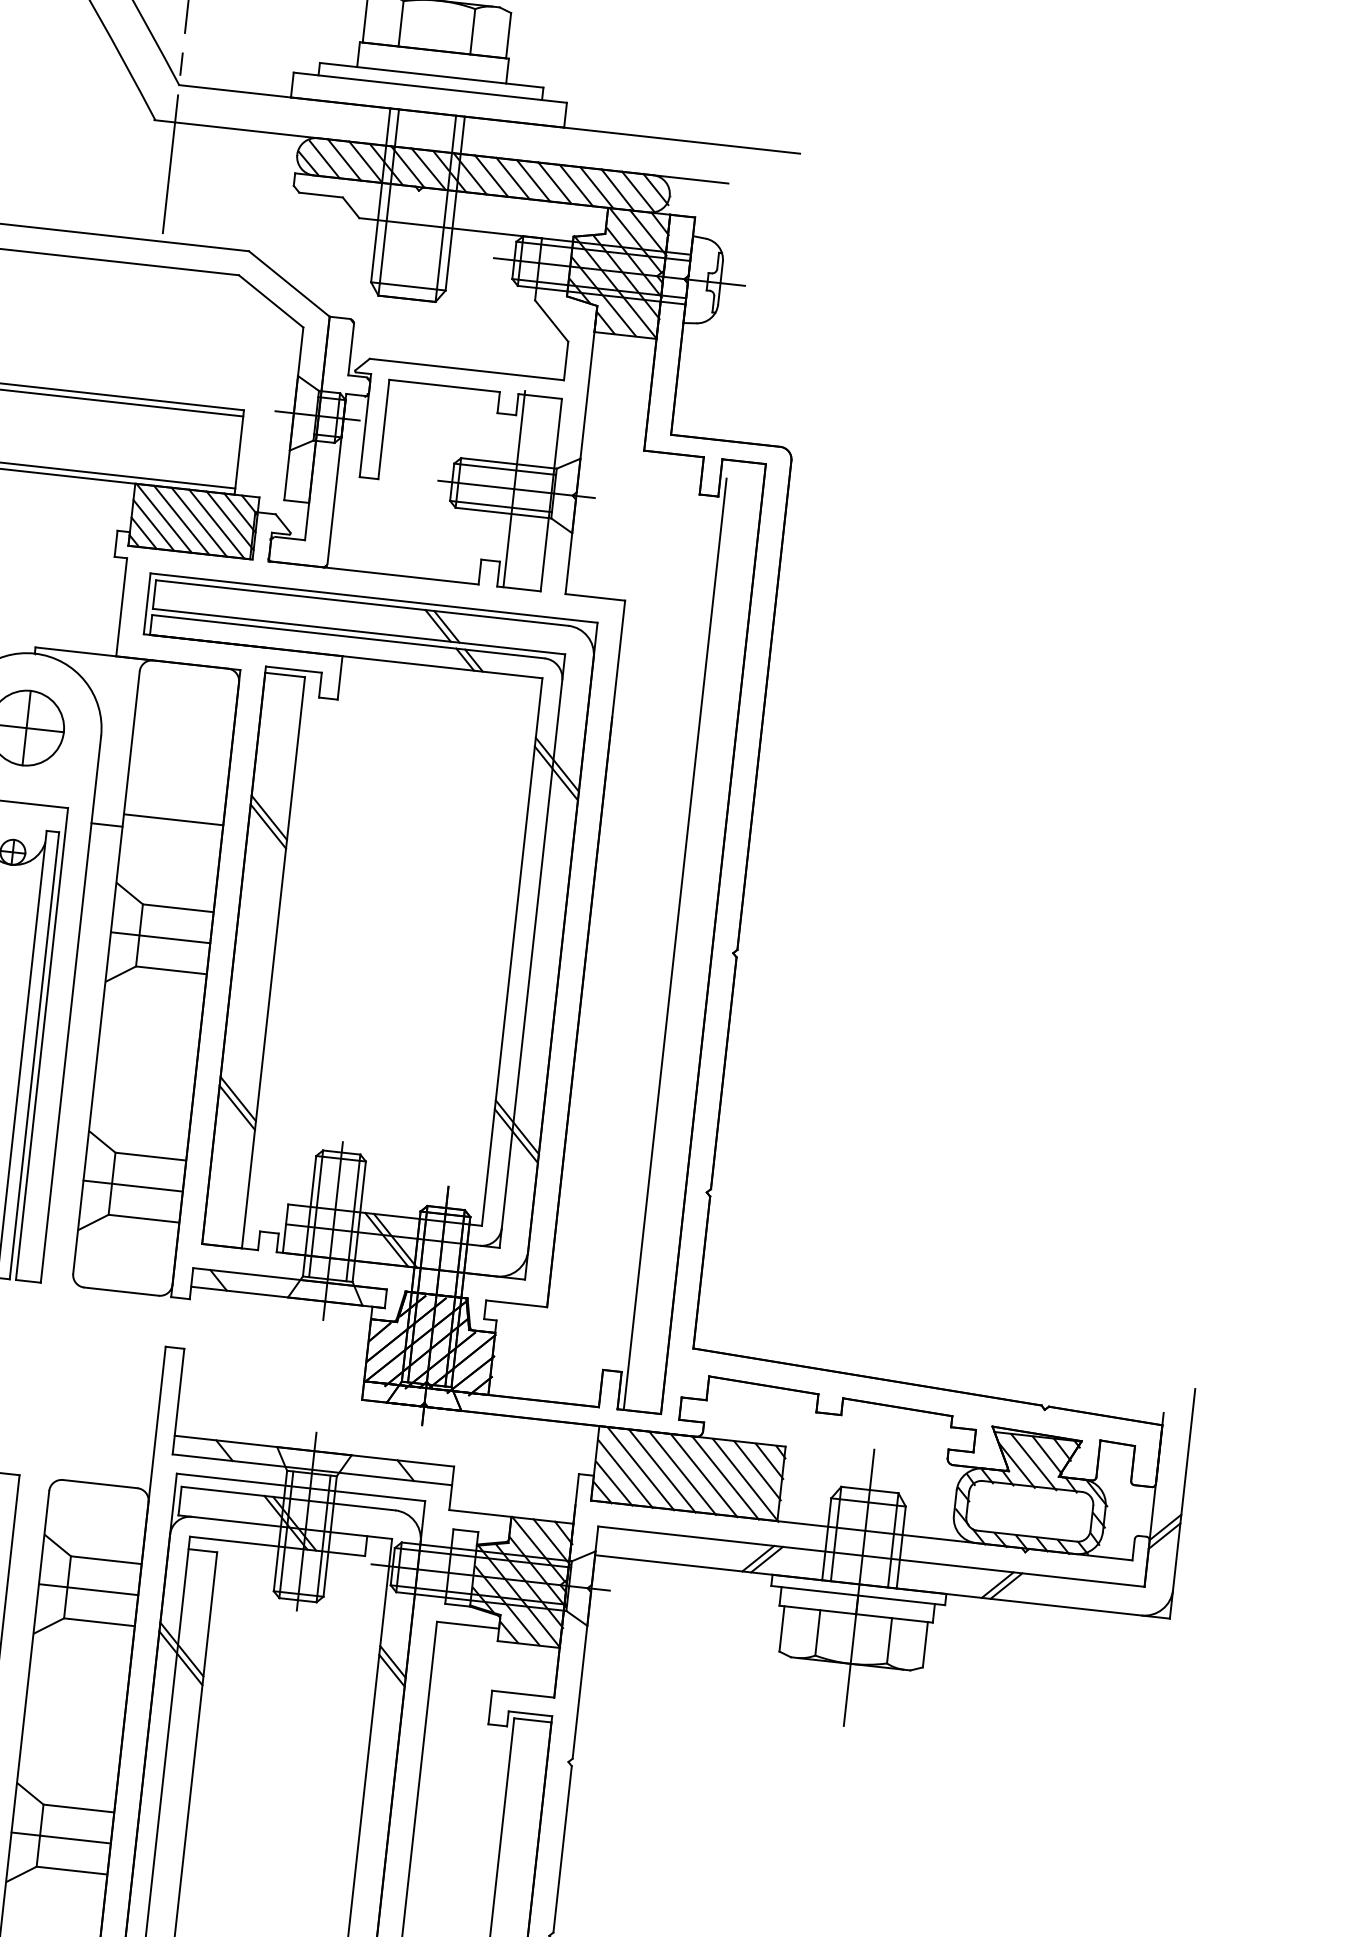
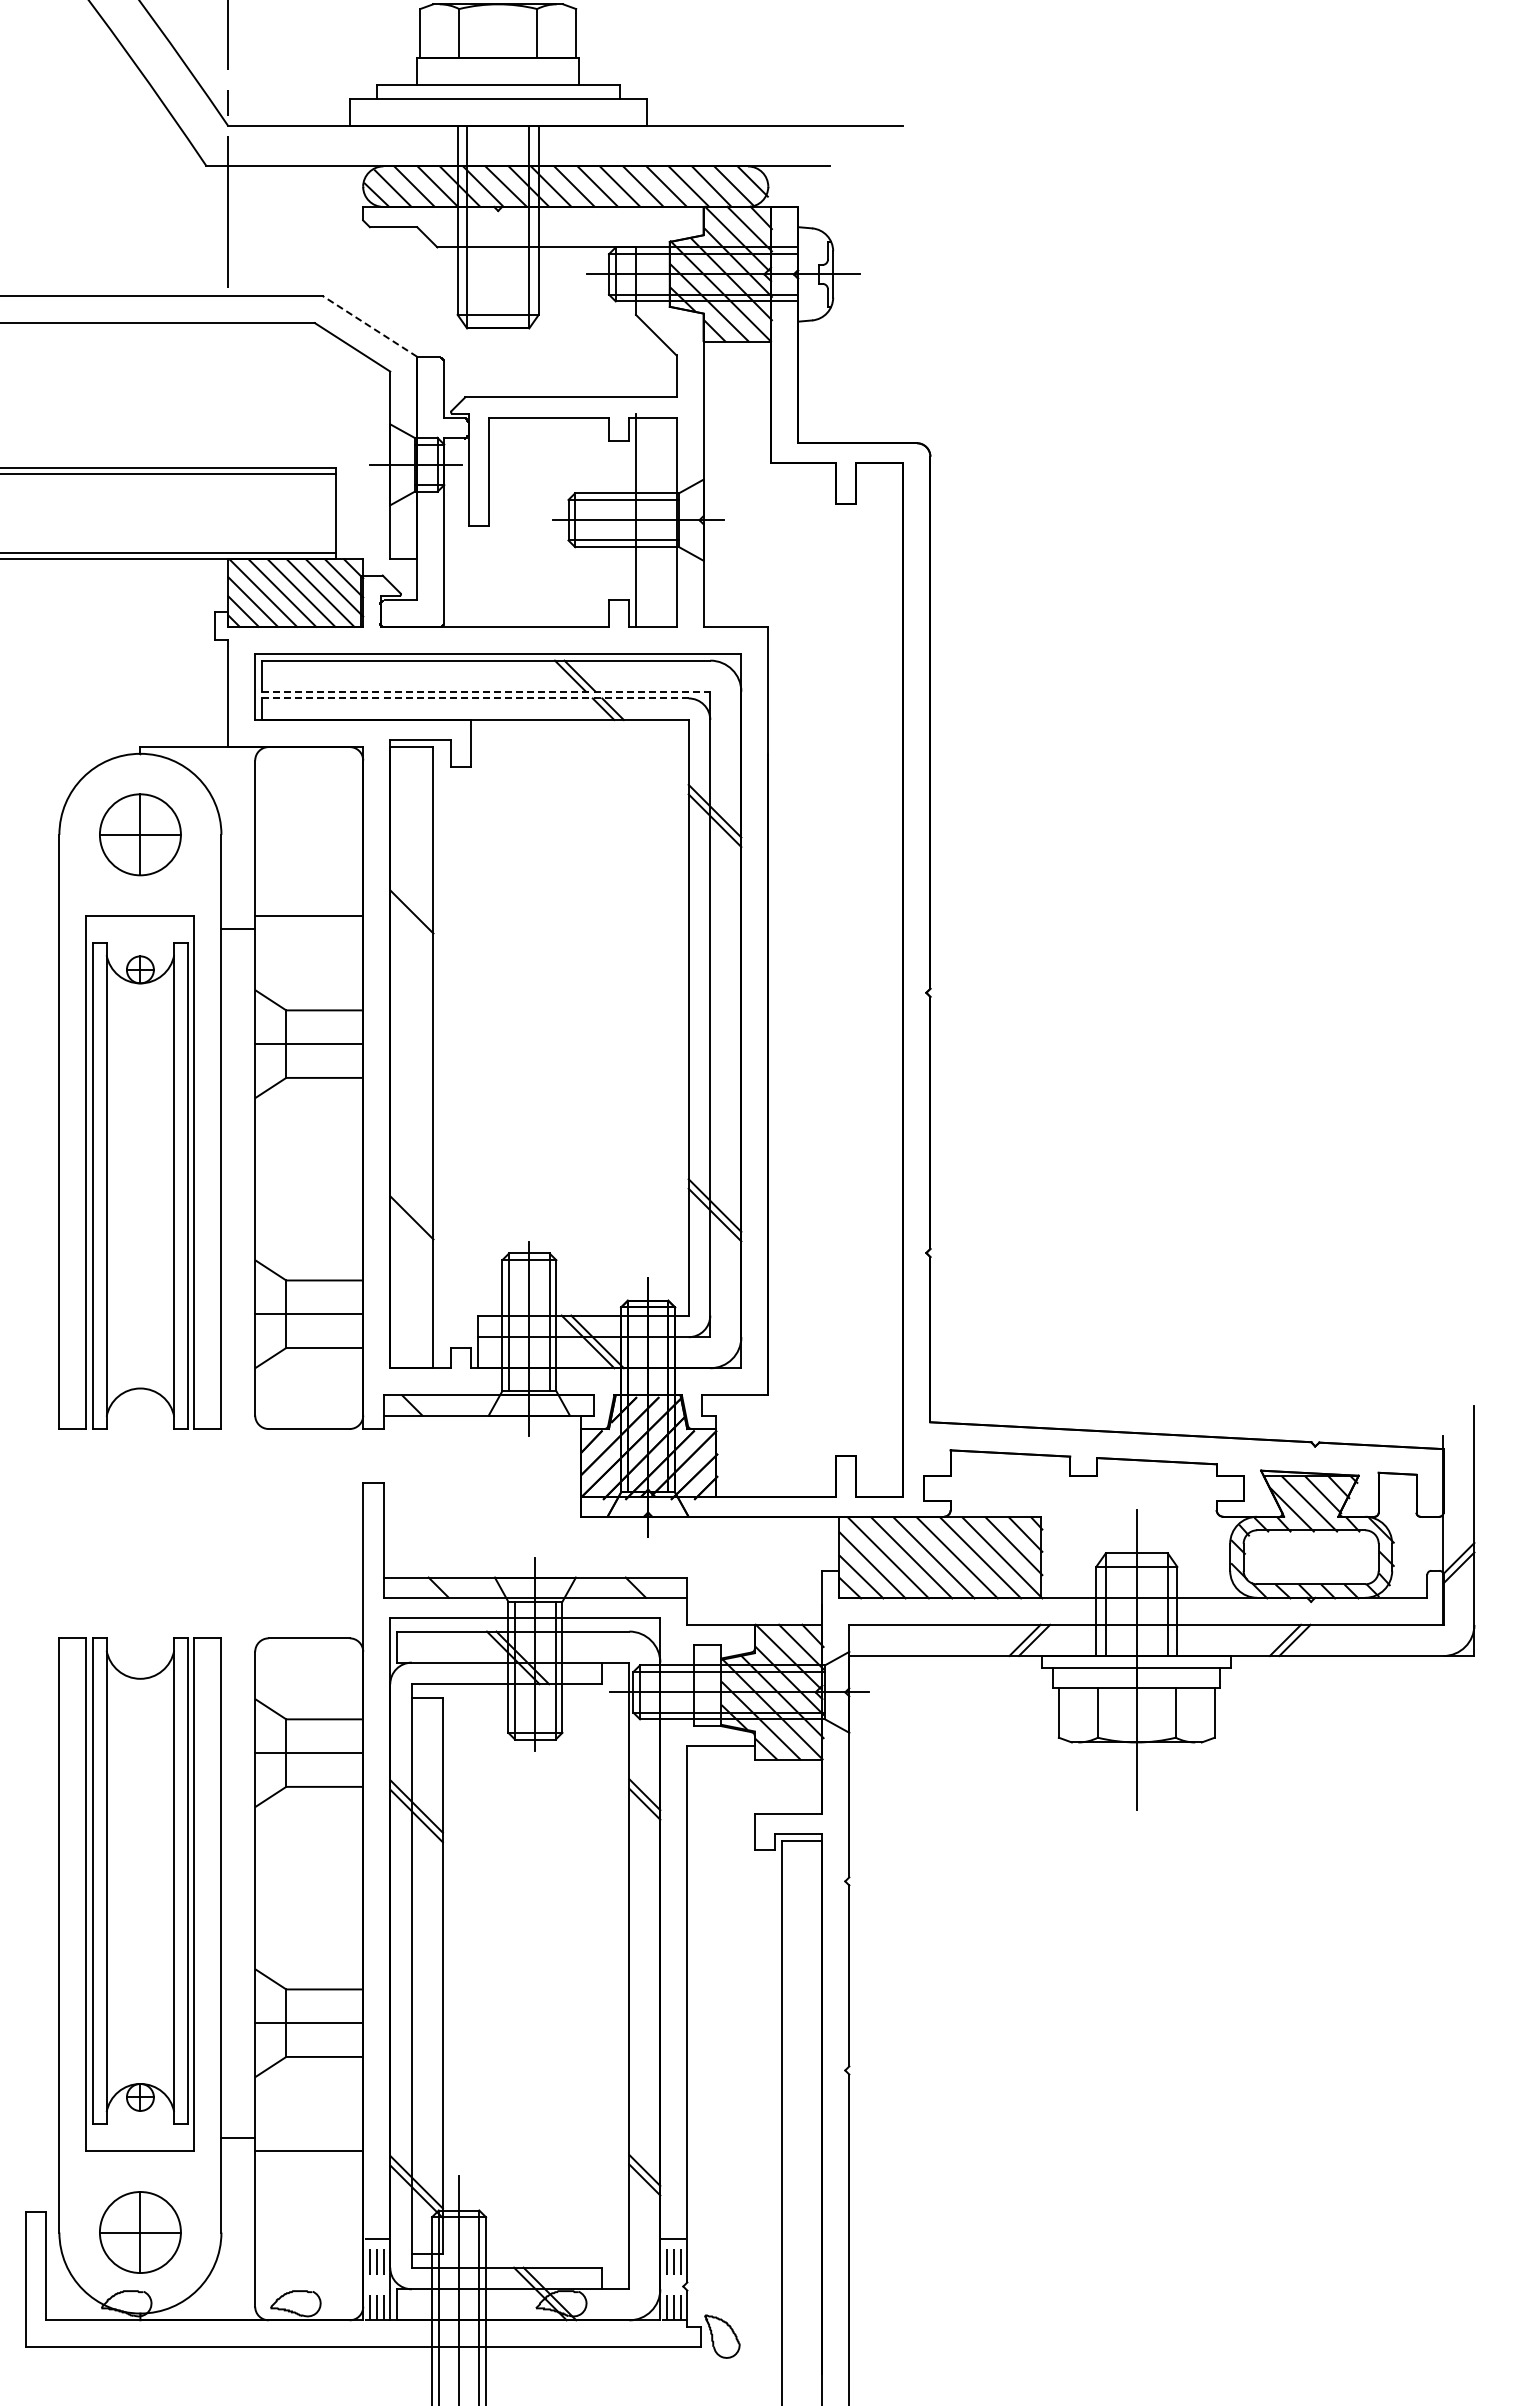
line: (288, 283) -> (369, 326), solid -> dashed
line: (359, 631) -> (486, 691), solid -> dashed
line: (348, 636) -> (475, 698), solid -> dashed
line: (269, 816) -> (411, 901), removed
line: (674, 943) -> (862, 989), removed
line: (238, 1098) -> (411, 1207), removed

